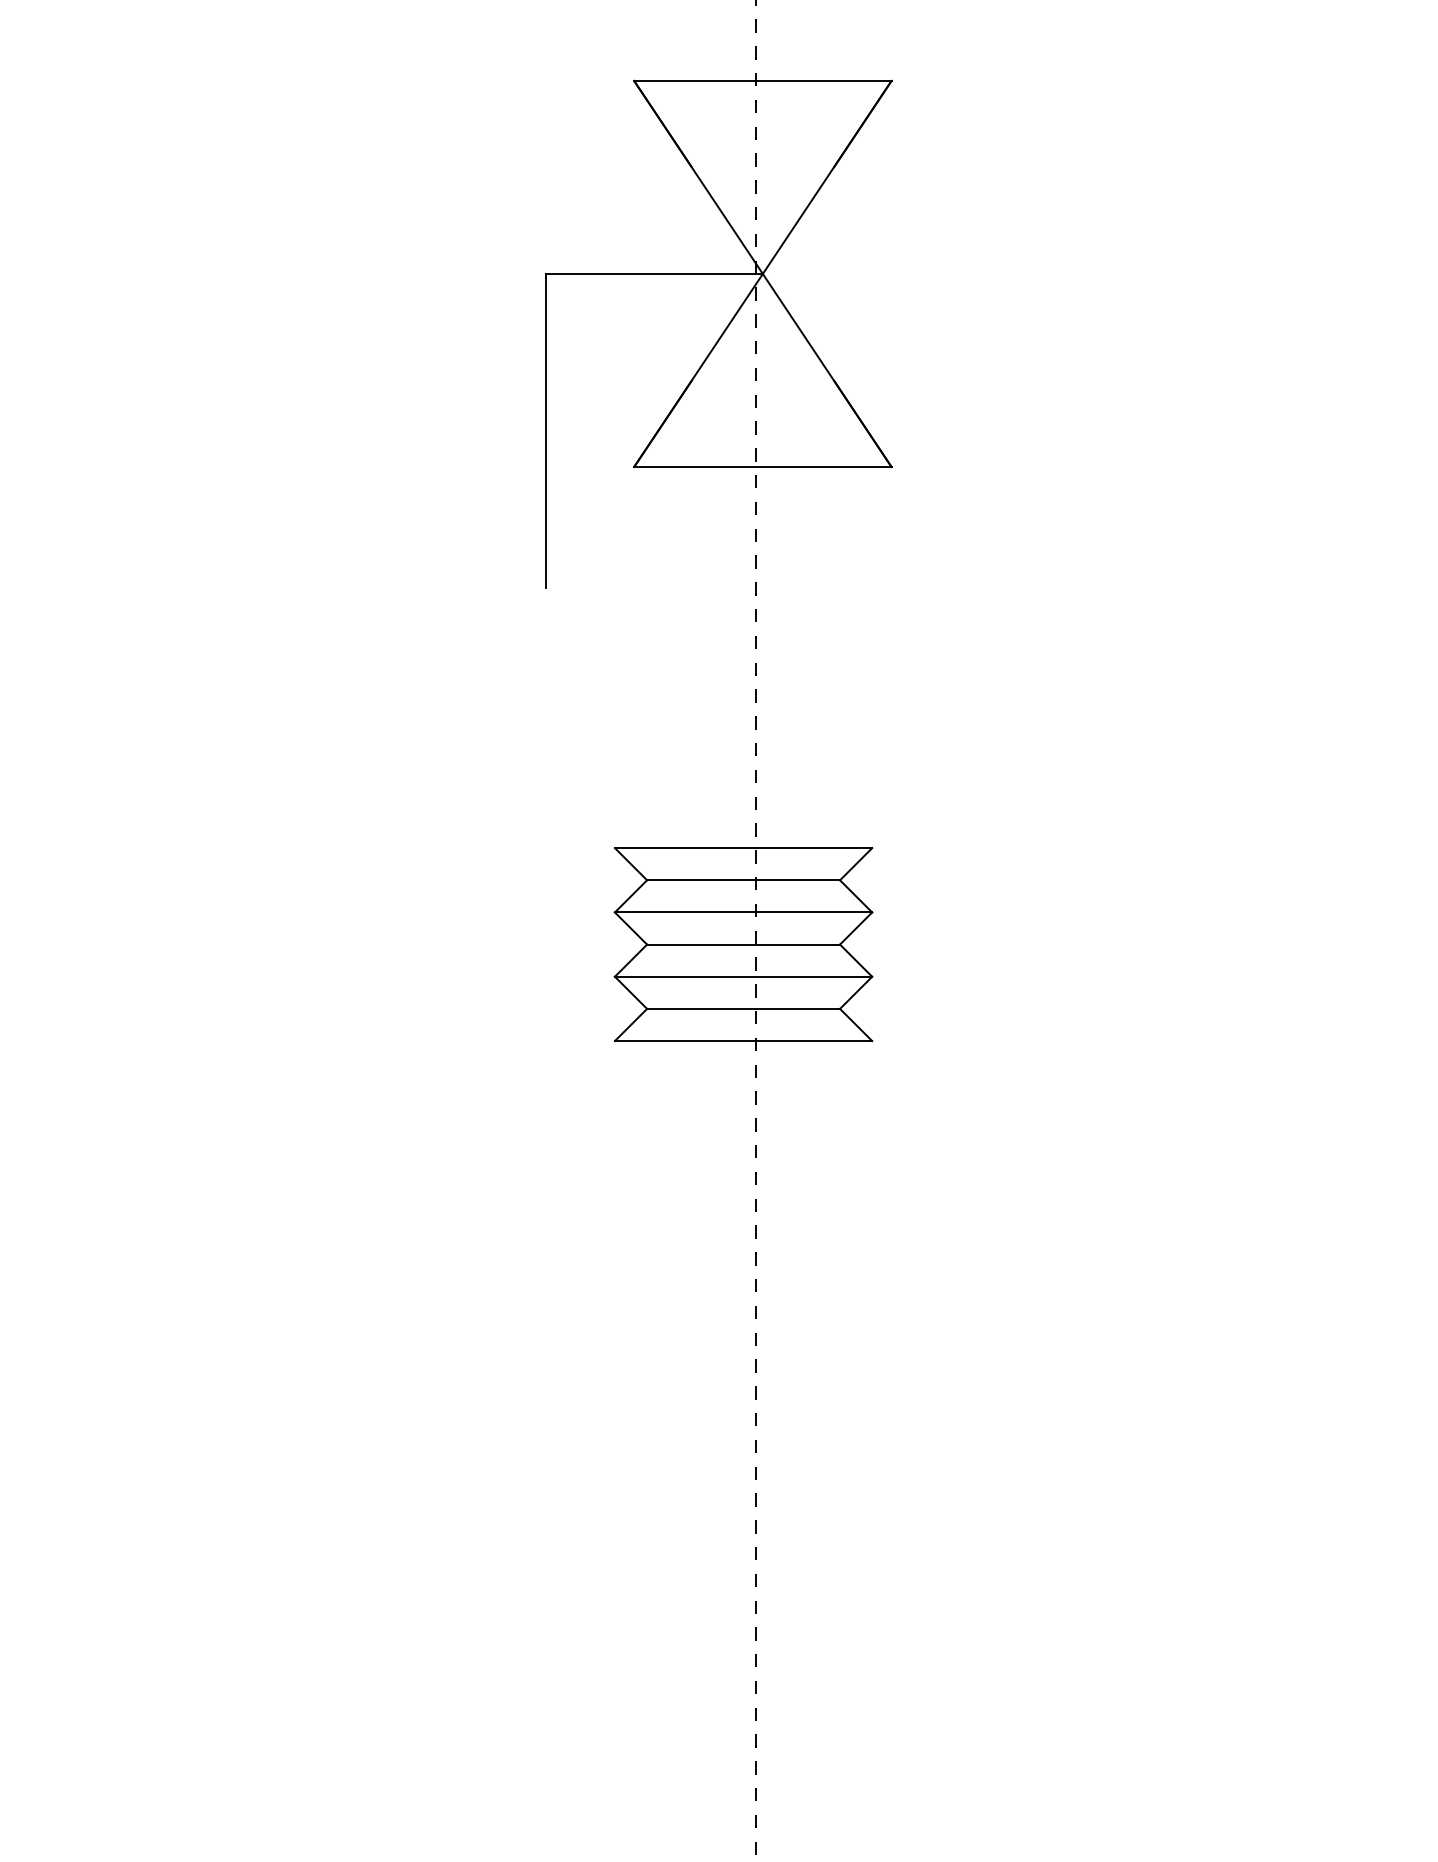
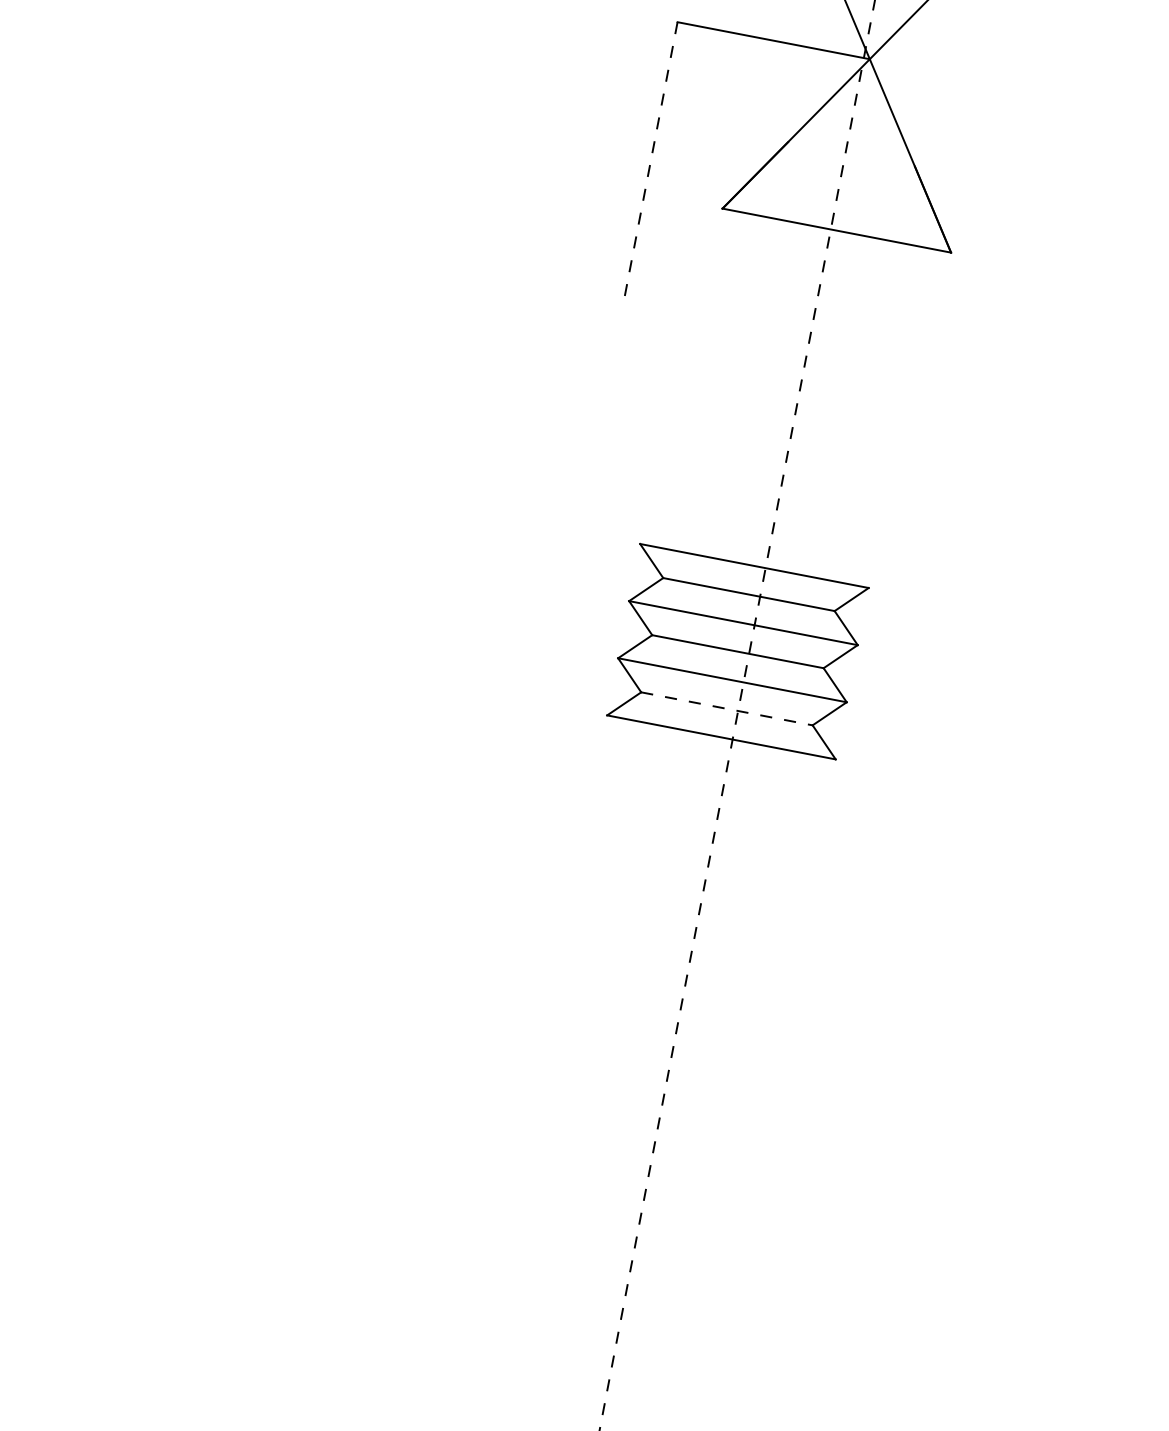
line: (546, 431) -> (650, 162), solid -> dashed
line: (744, 1008) -> (727, 708), solid -> dashed

